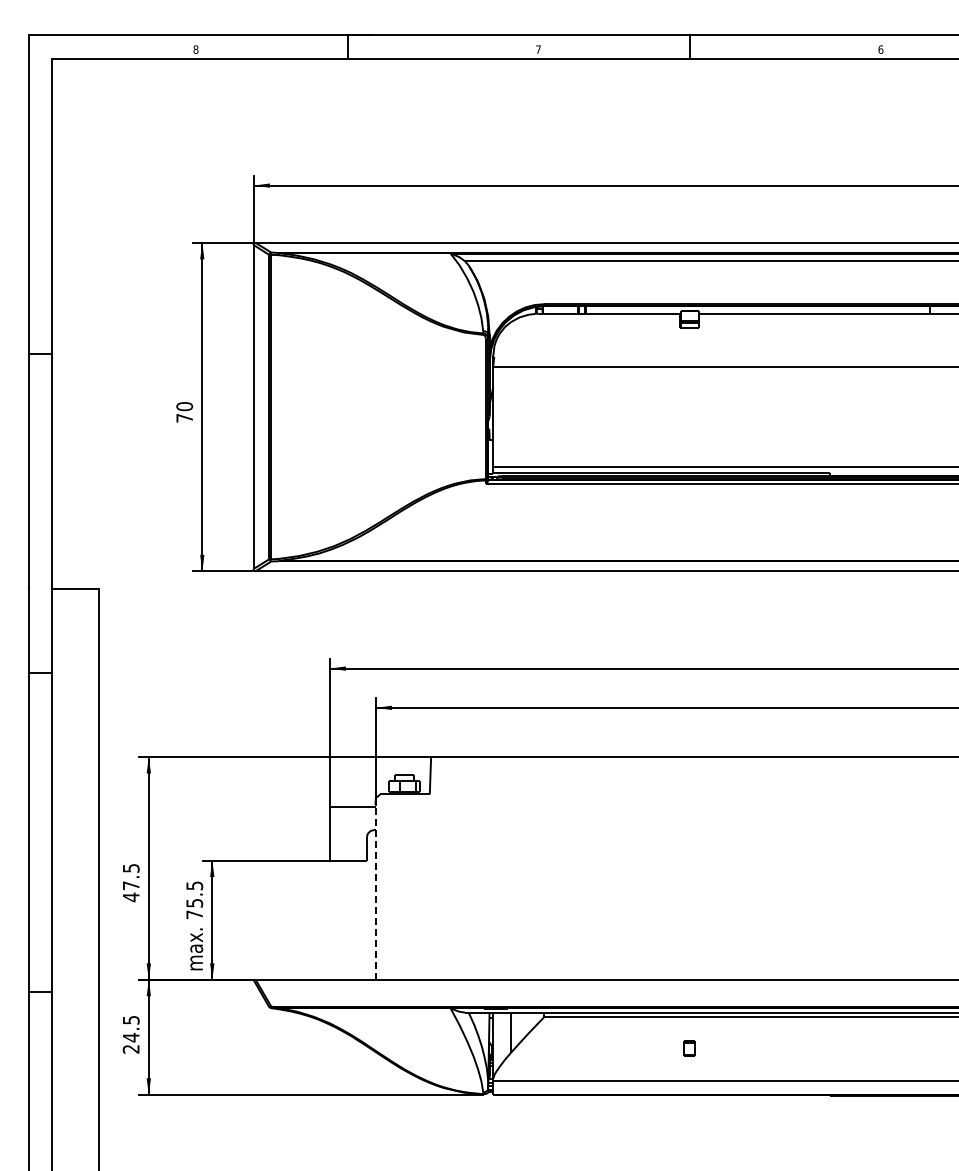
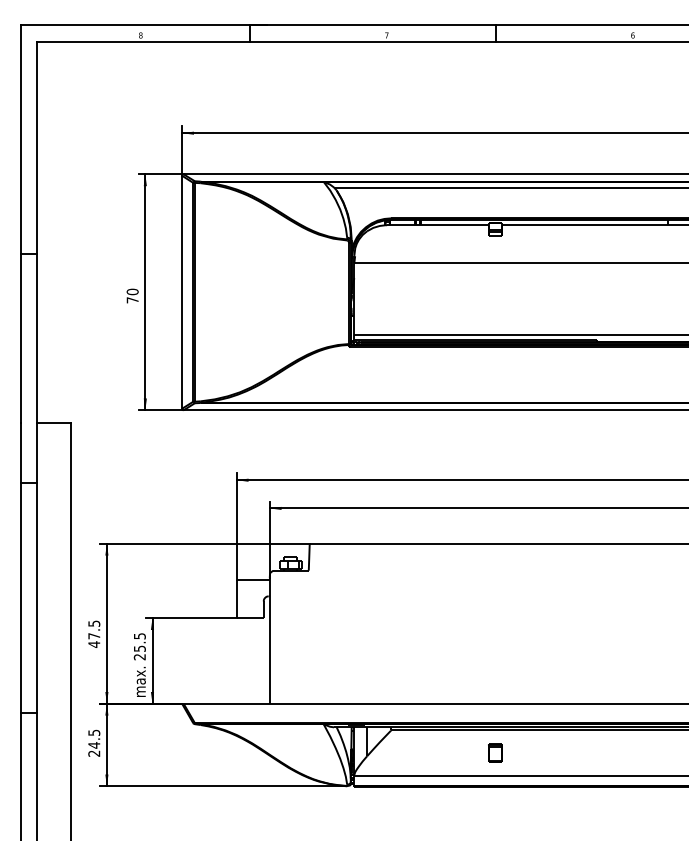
line: (375, 891) -> (269, 640), dashed -> solid
text: (194, 914) -> (139, 656), 75.5 -> 25.5
part: (689, 1048) -> (495, 753), size x1.67

